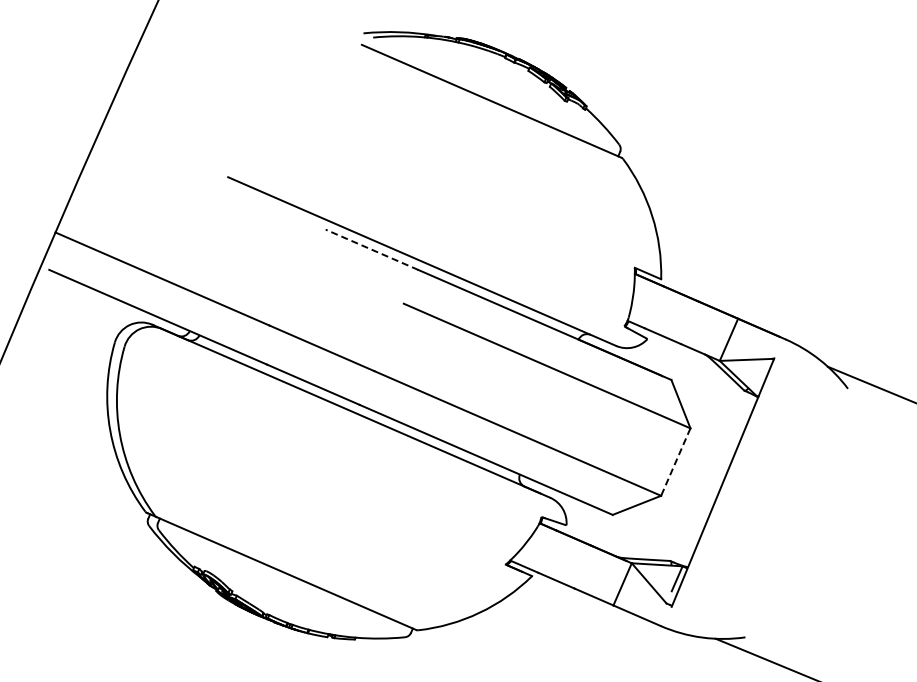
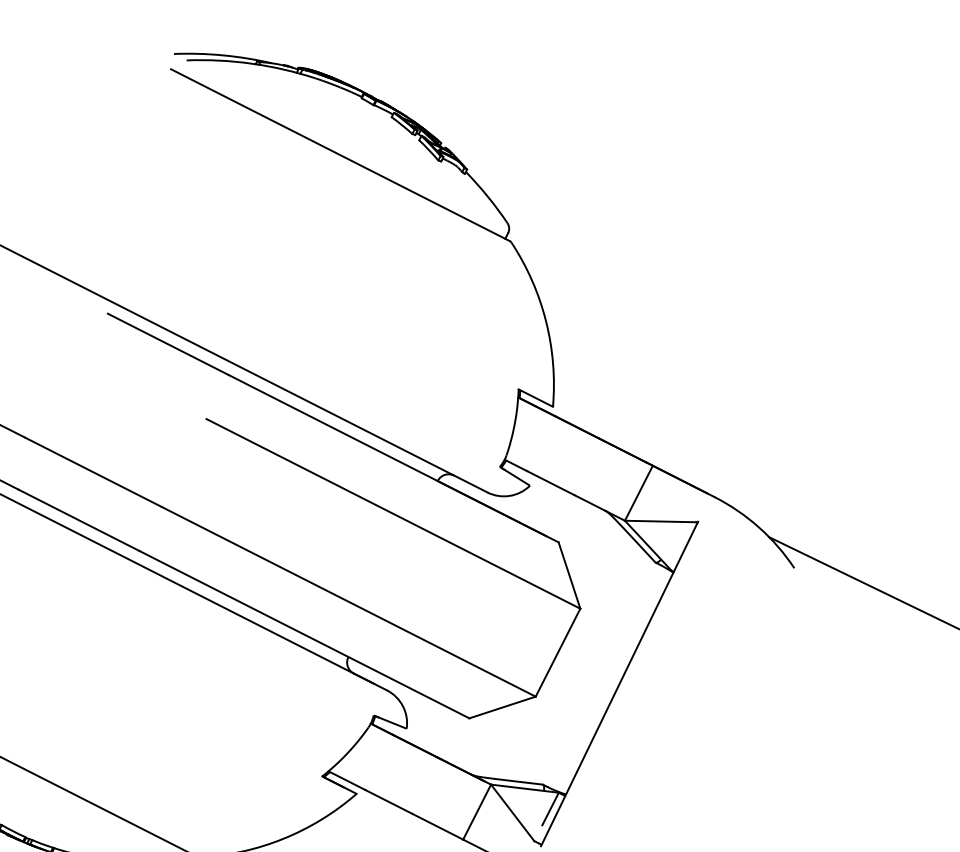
line: (372, 249) -> (168, 343), dashed -> solid
line: (675, 462) -> (557, 653), dashed -> solid

